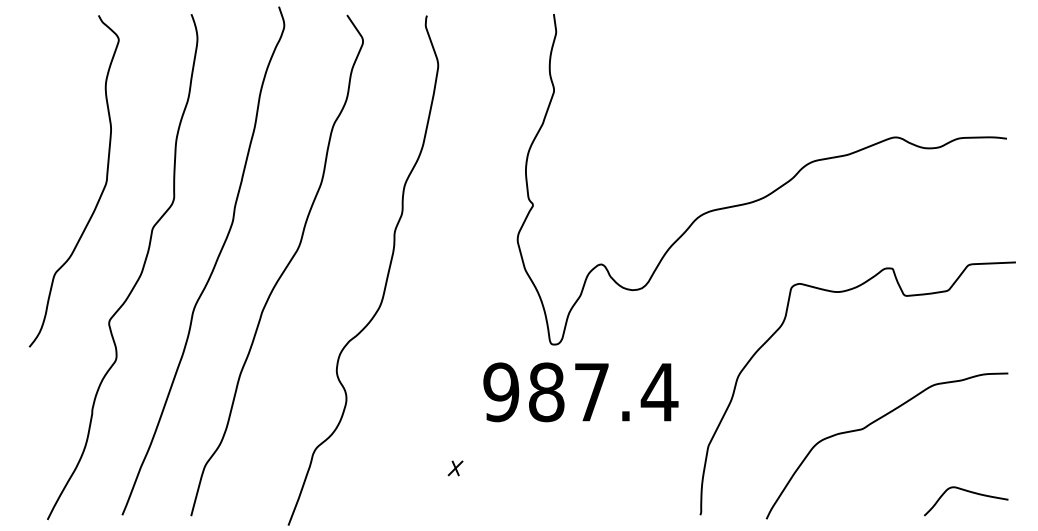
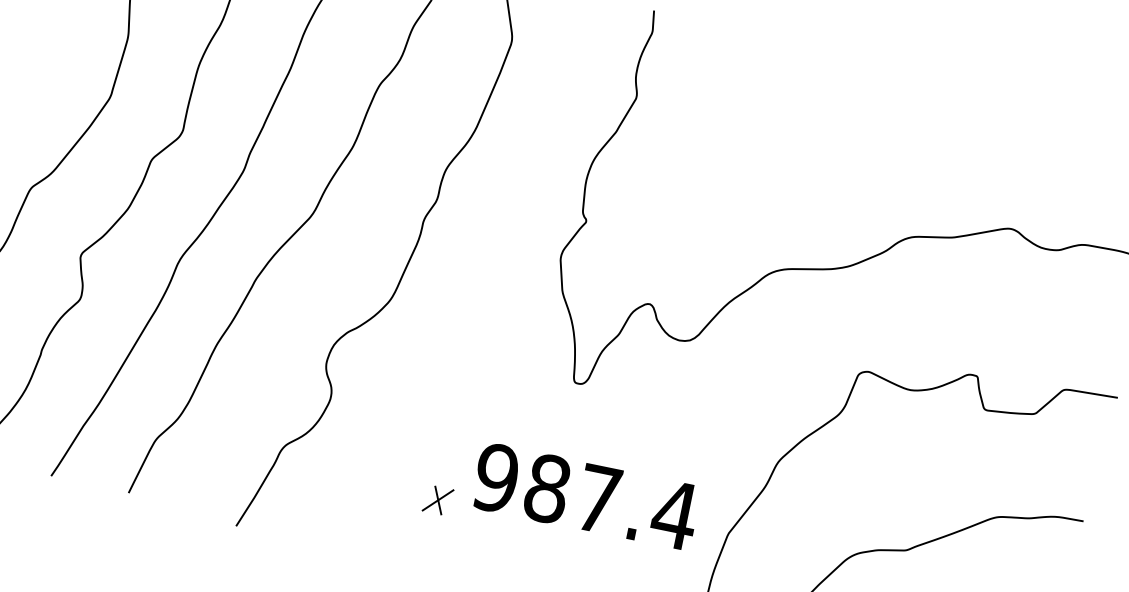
text: (580, 392) -> (585, 496), moved
part: (455, 468) -> (437, 500), size x1.67

